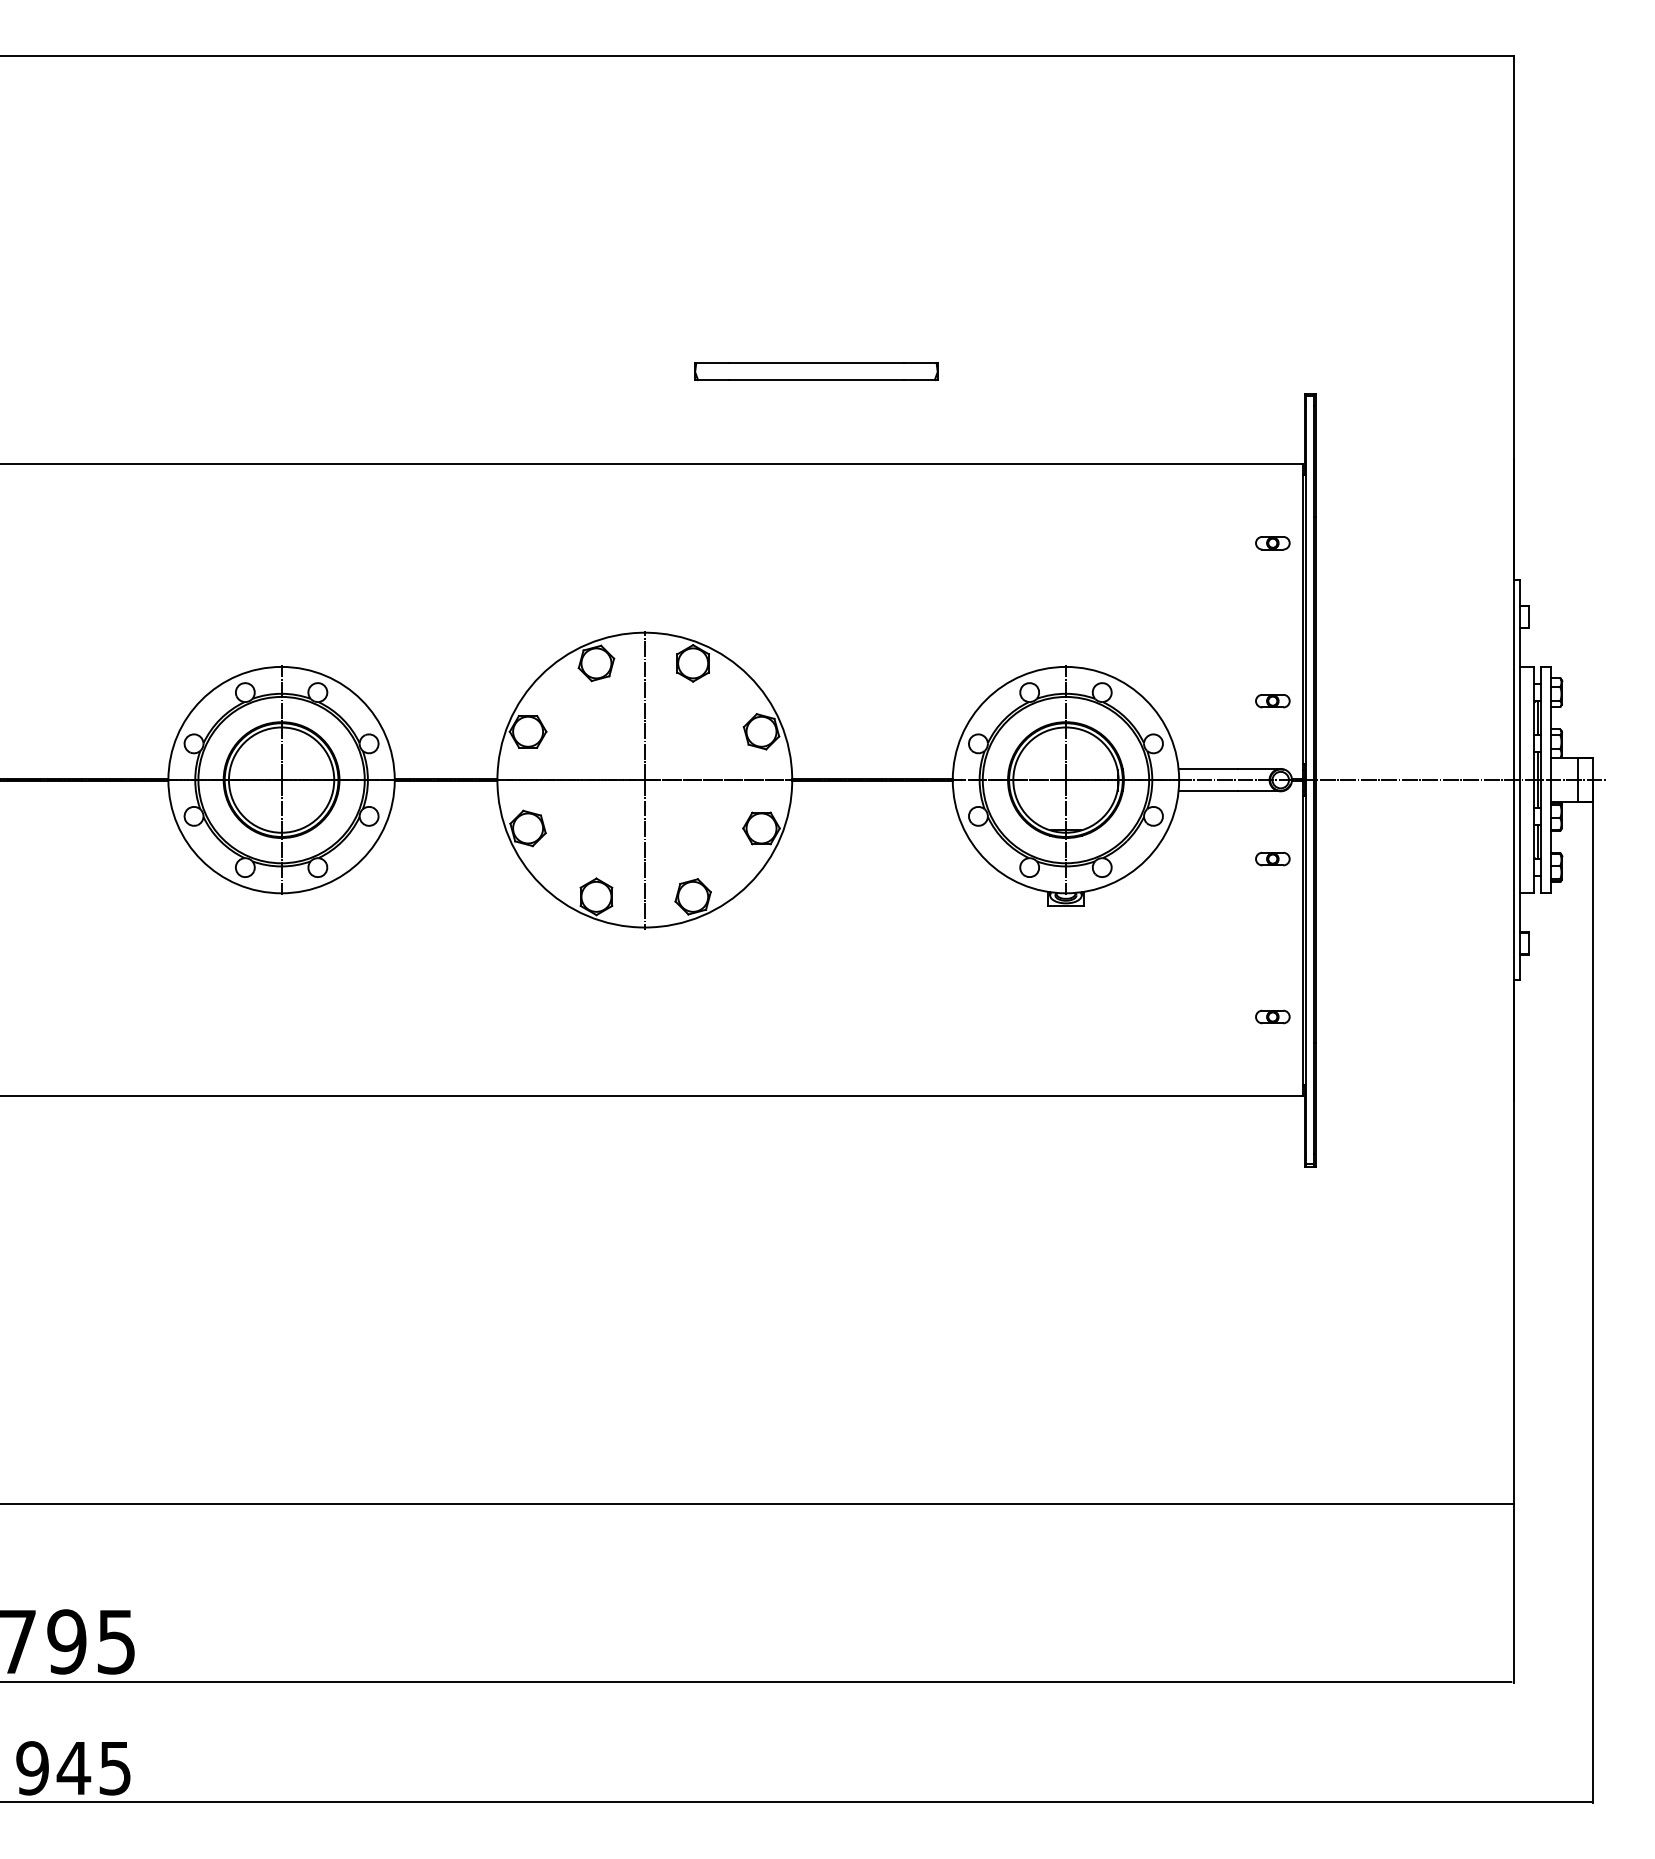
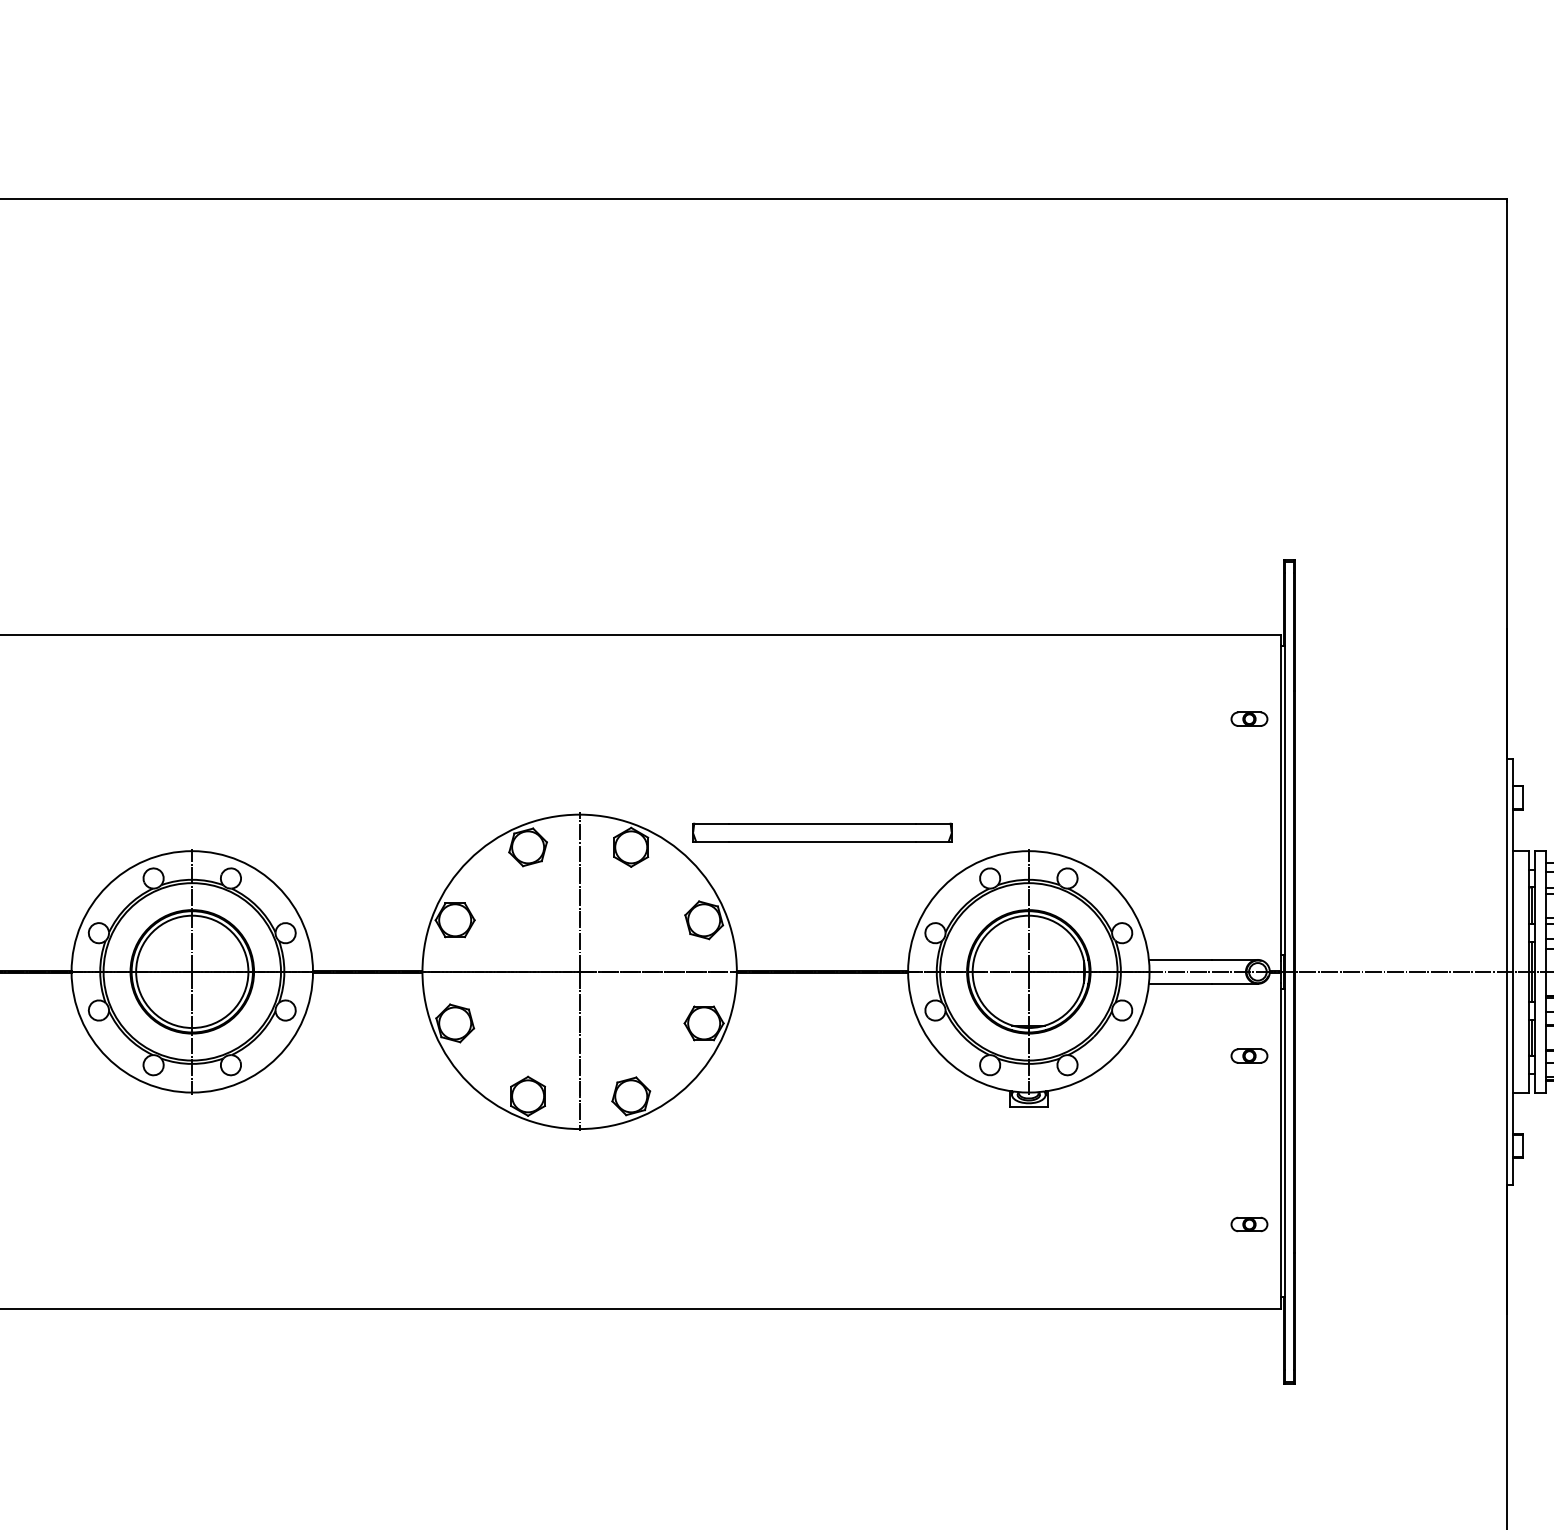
part: (816, 371) -> (822, 832), moved
part: (1272, 701) -> (1249, 888), removed

